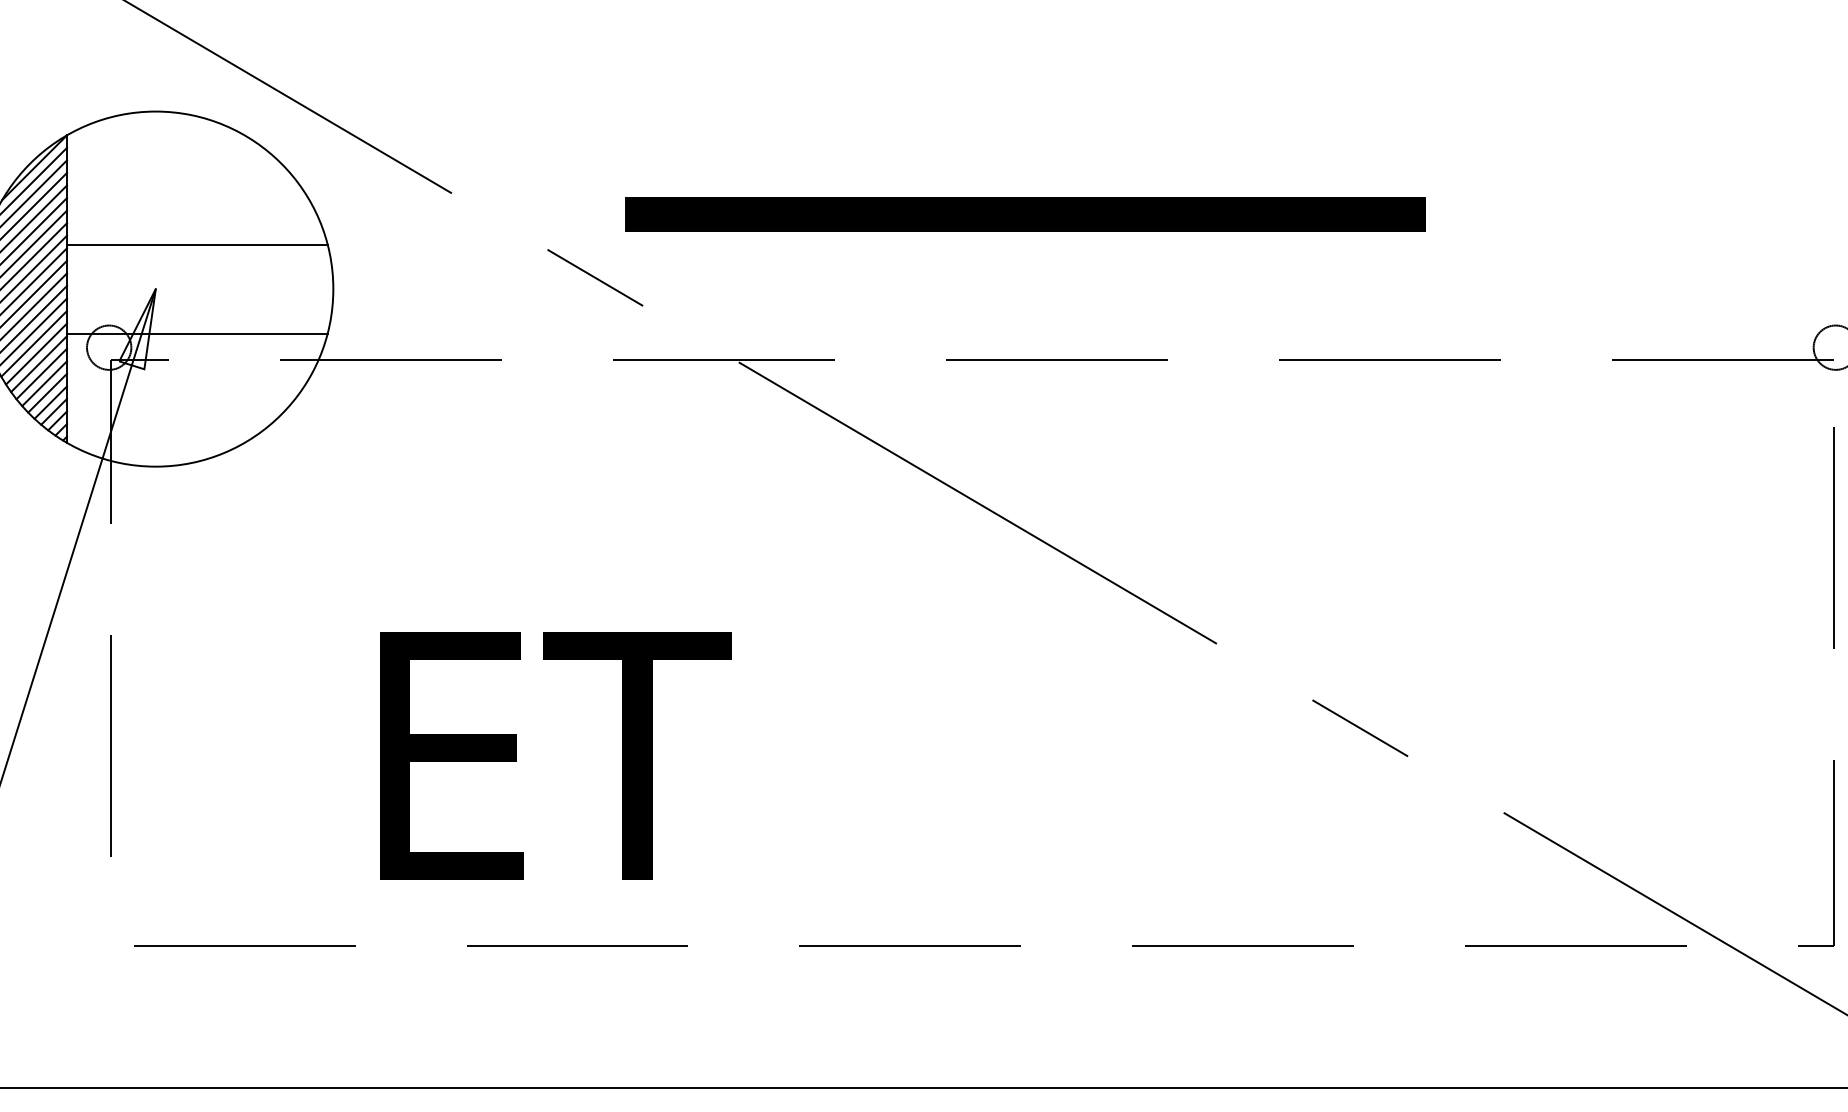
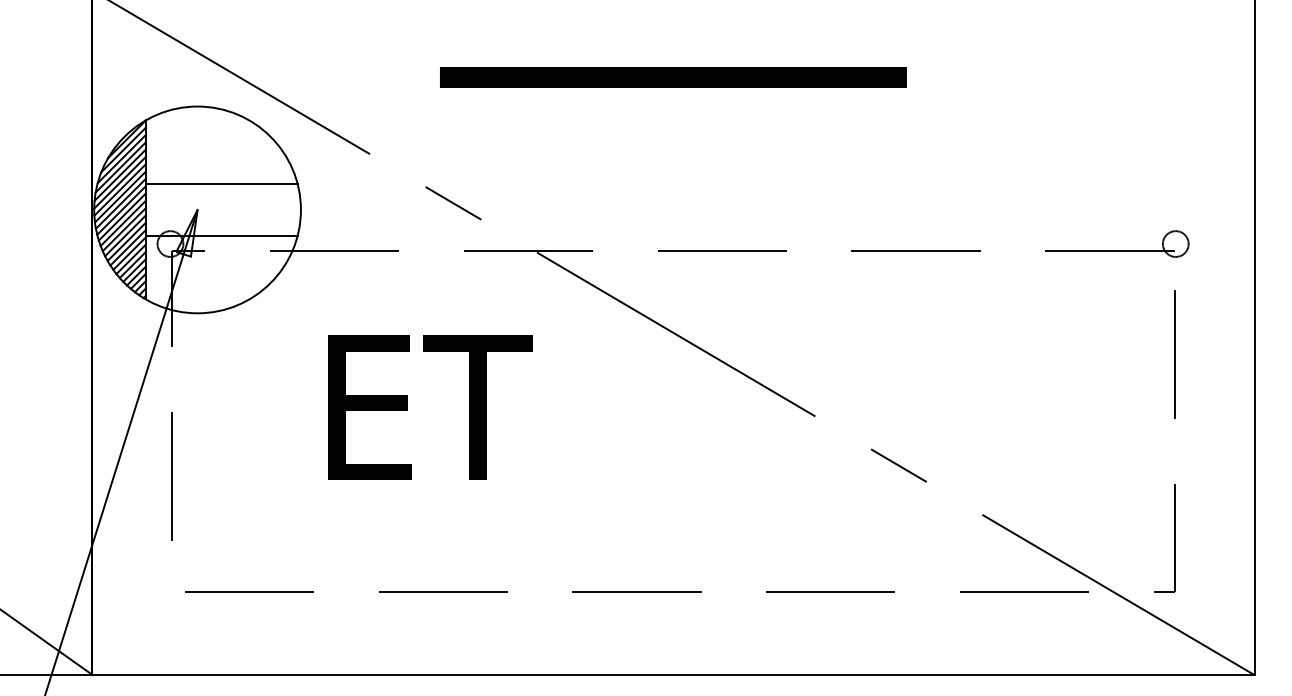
part: (1026, 214) -> (673, 77), moved
text: (555, 755) -> (430, 407), moved

